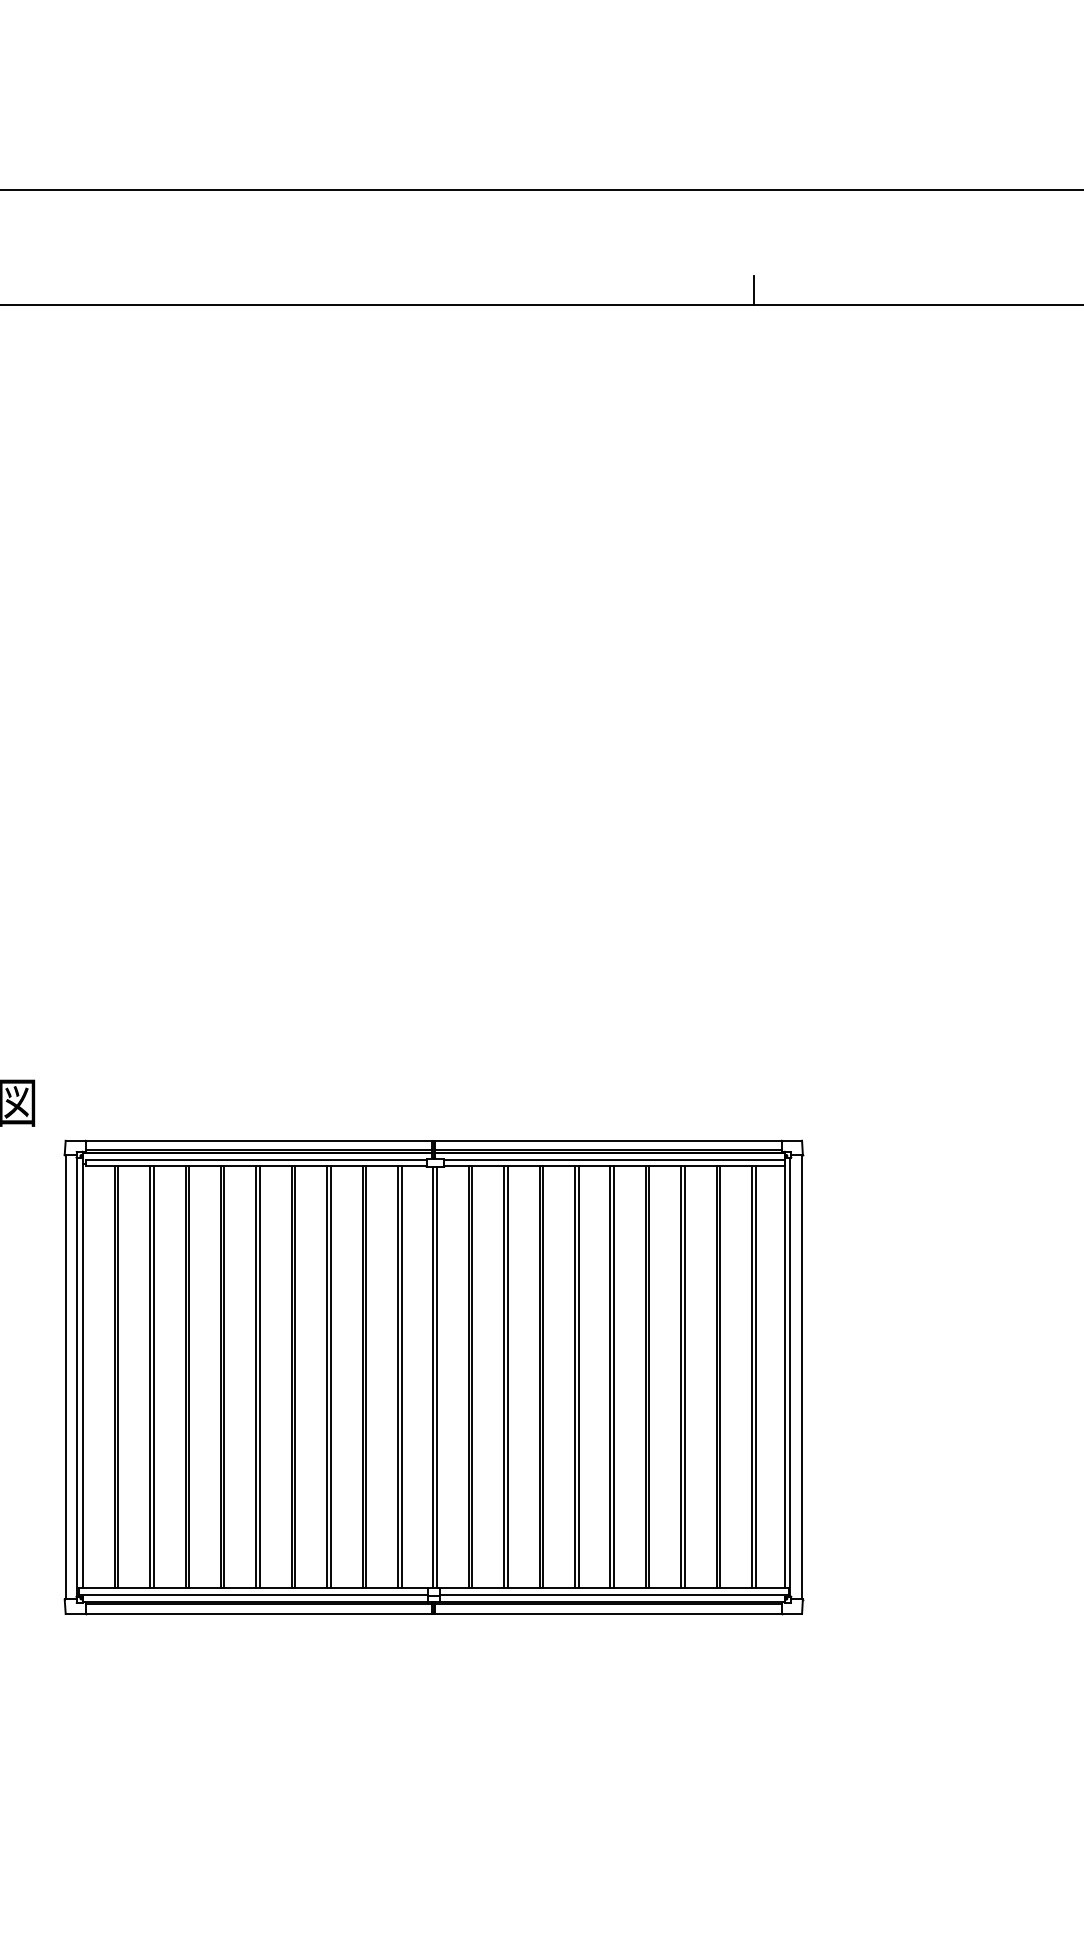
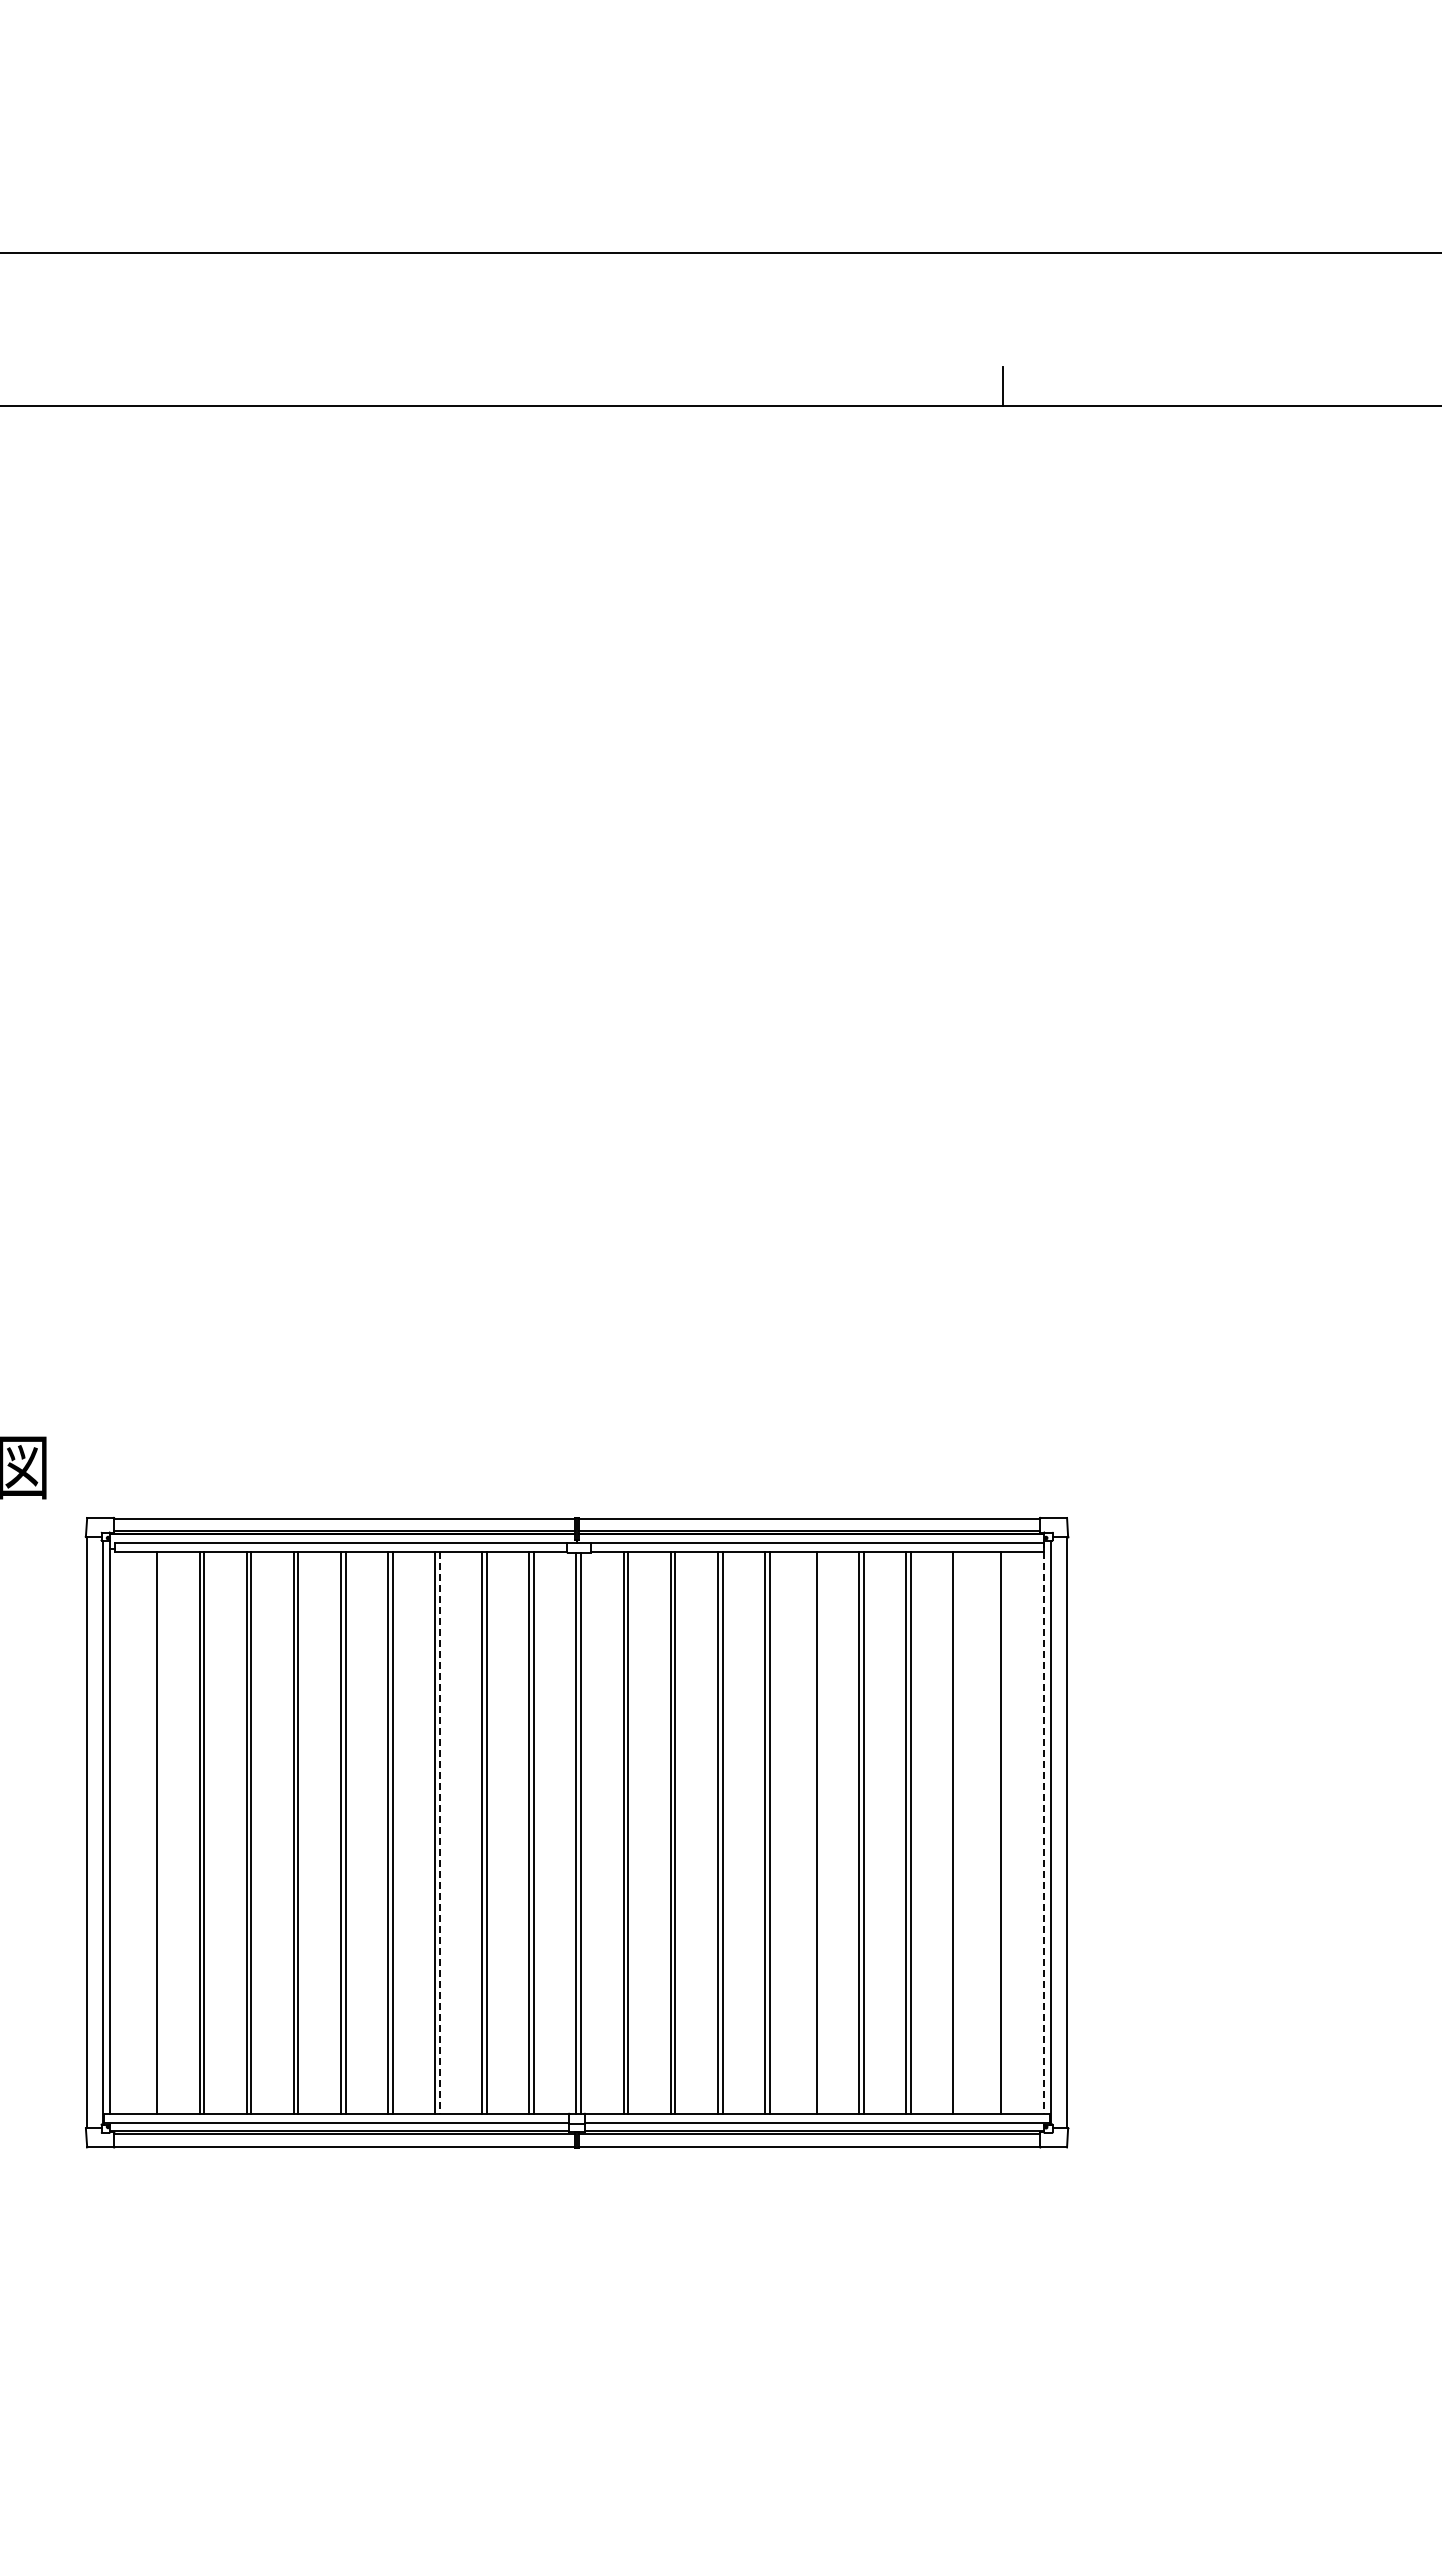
line: (785, 1373) -> (1044, 1827), solid -> dashed
line: (114, 1377) -> (152, 1832), removed
line: (330, 1377) -> (439, 1832), solid -> dashed
line: (610, 1377) -> (812, 1832), removed
line: (720, 1377) -> (958, 1832), removed
line: (755, 1377) -> (1005, 1832), removed

